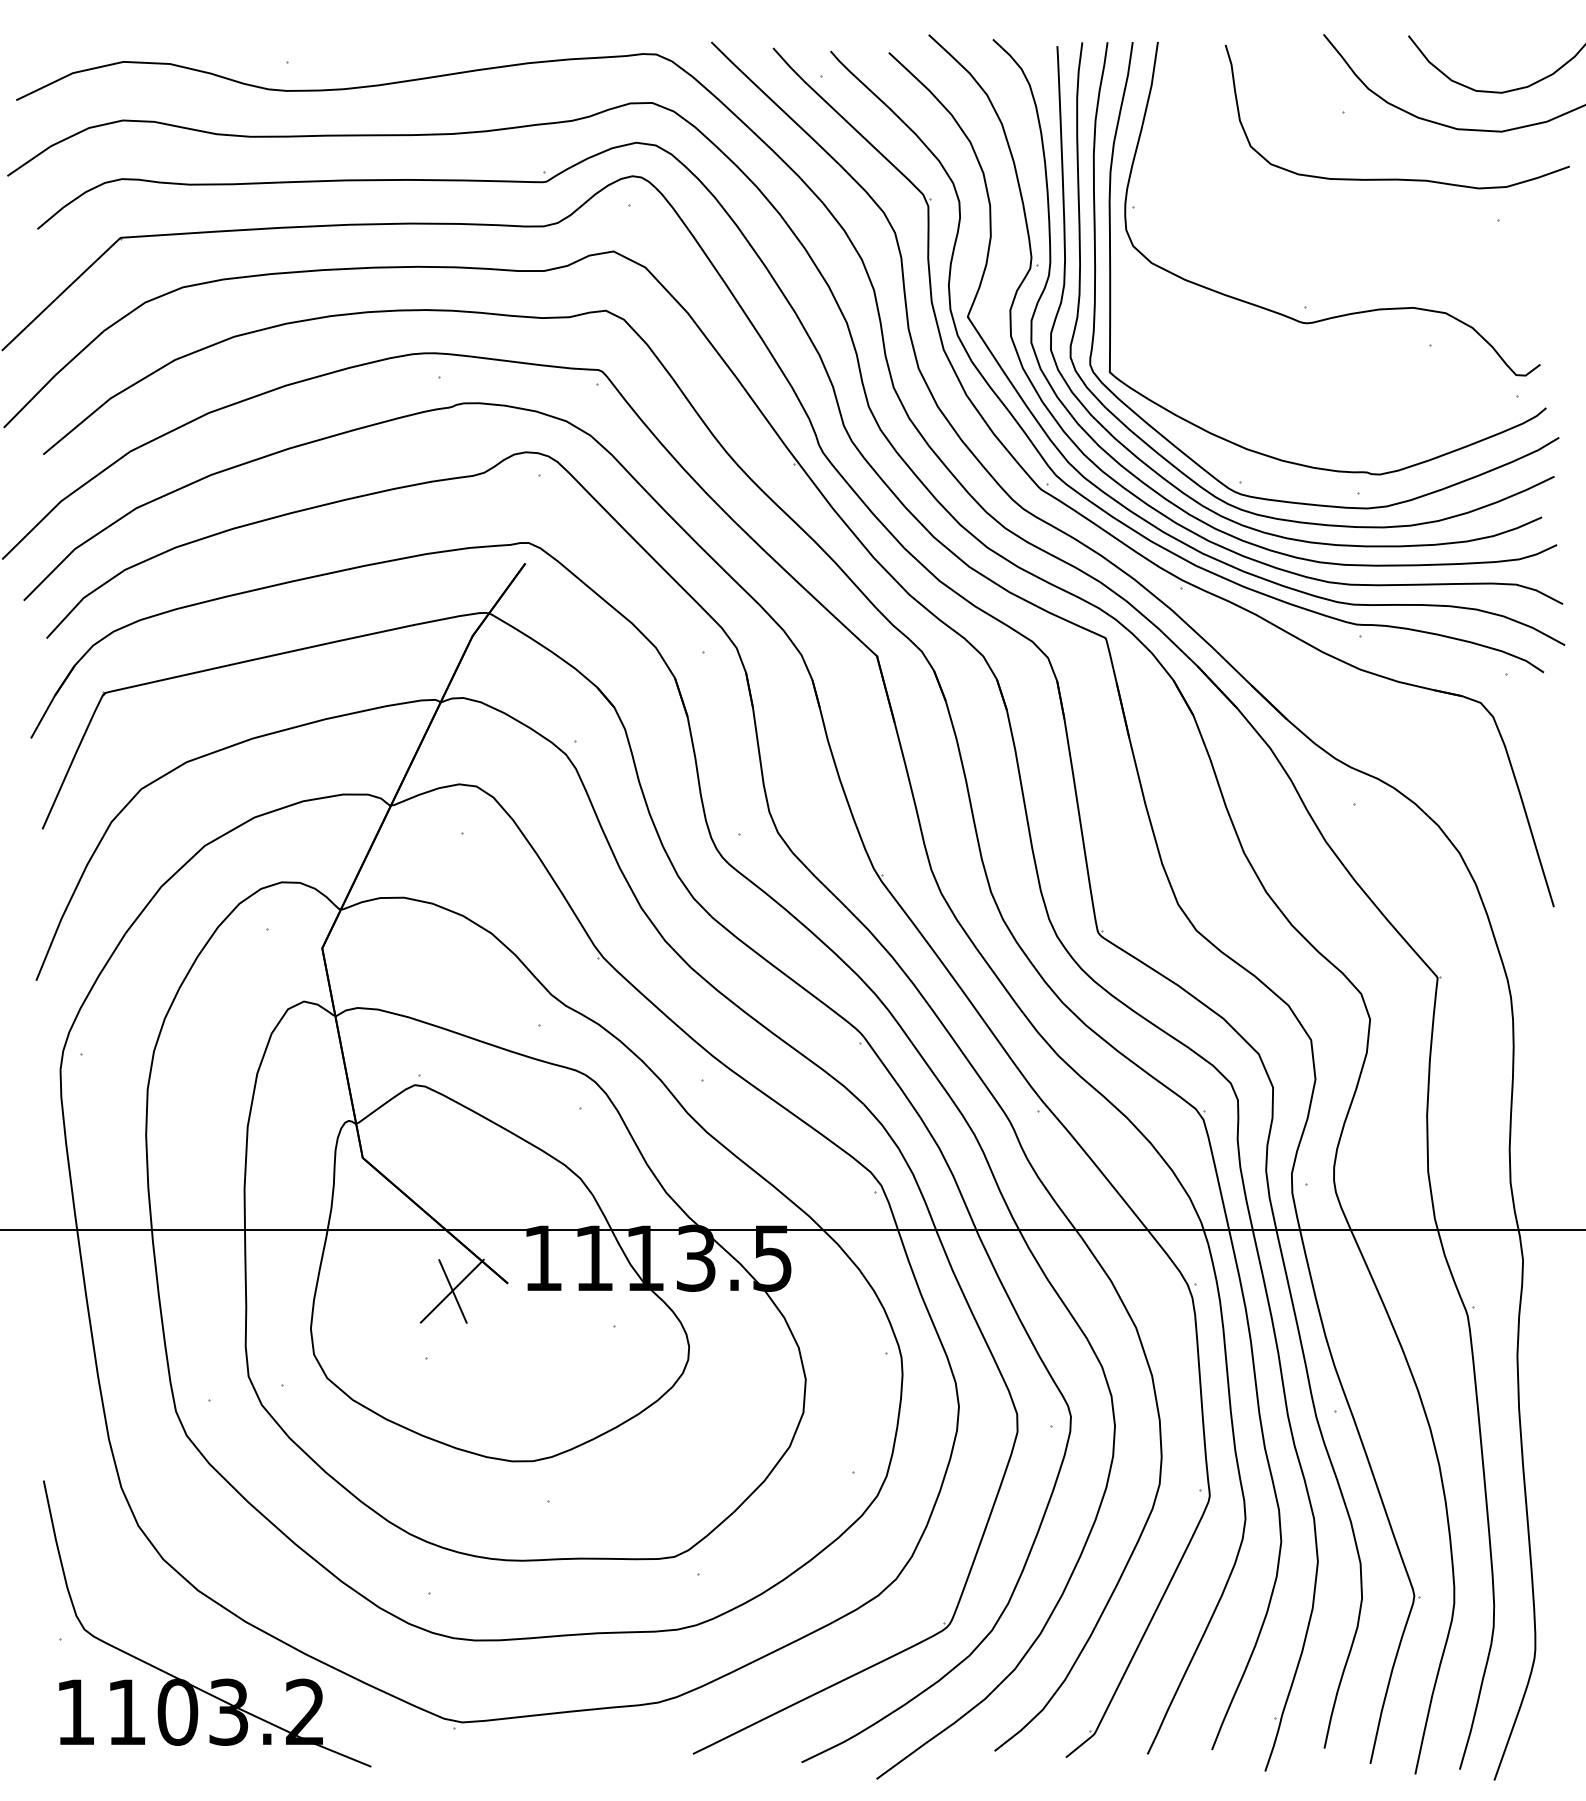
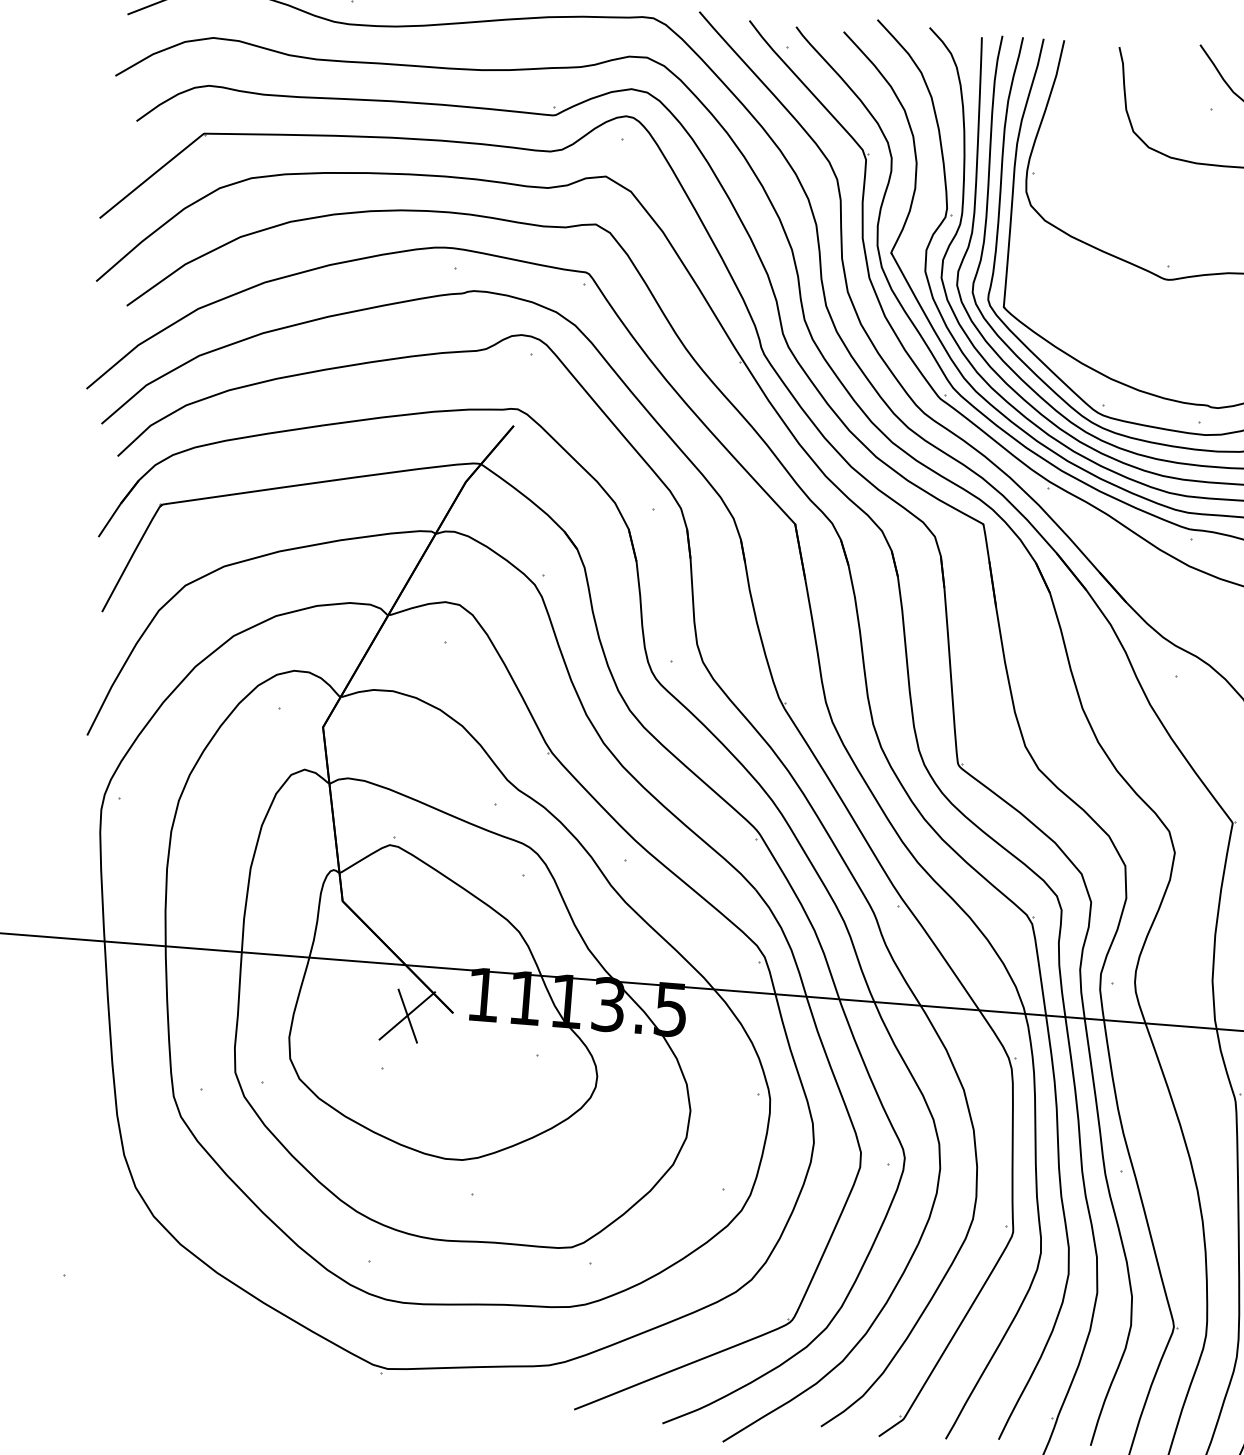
part: (217, 1679) -> (190, 1318), removed

